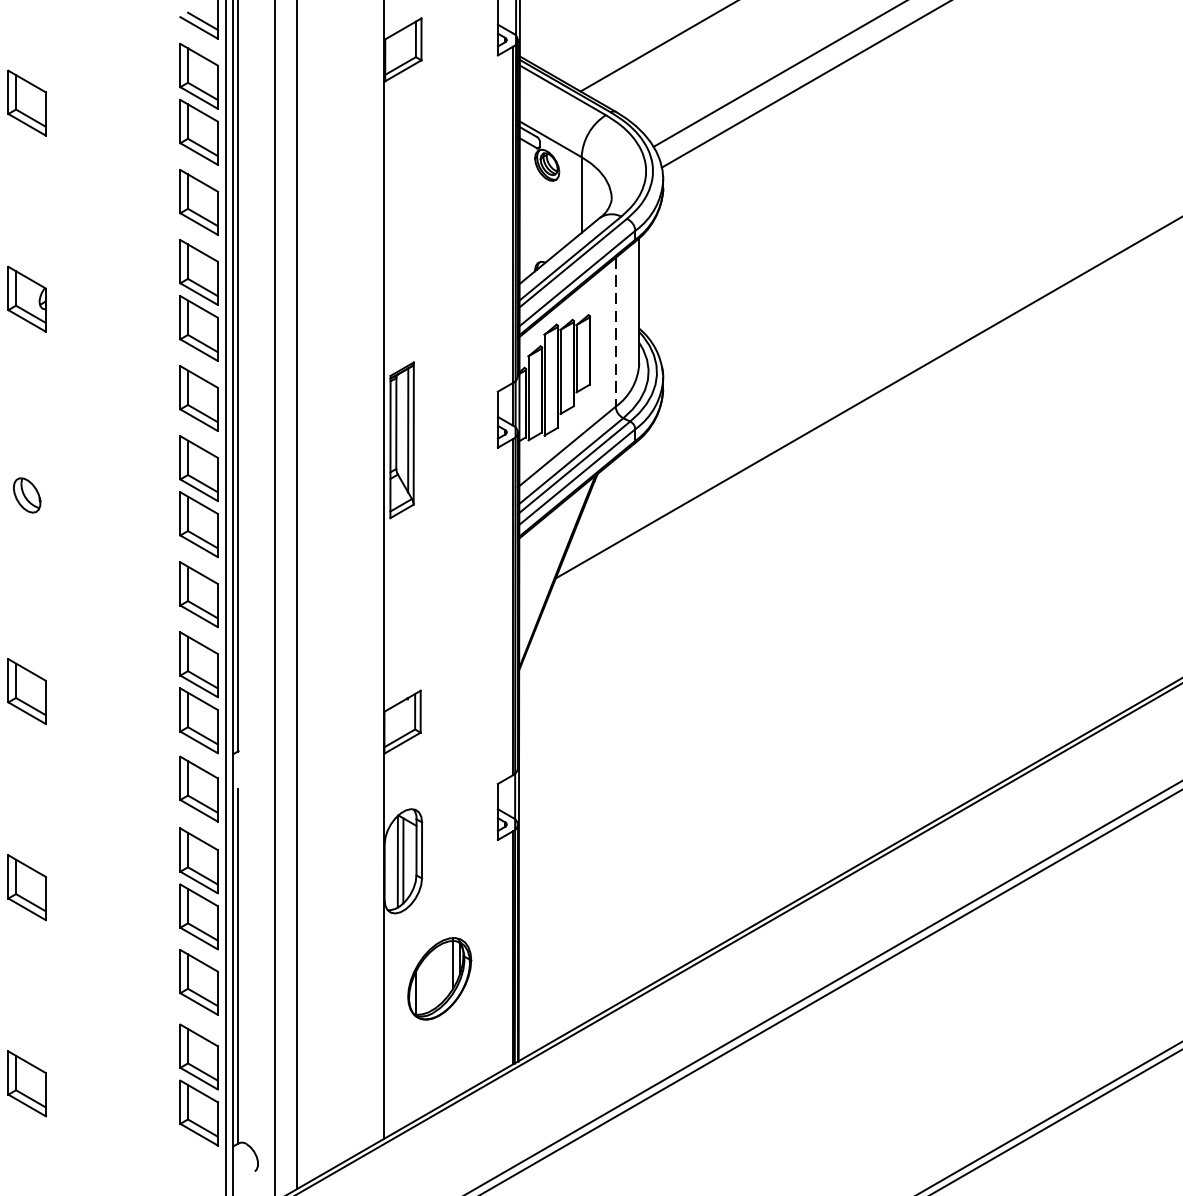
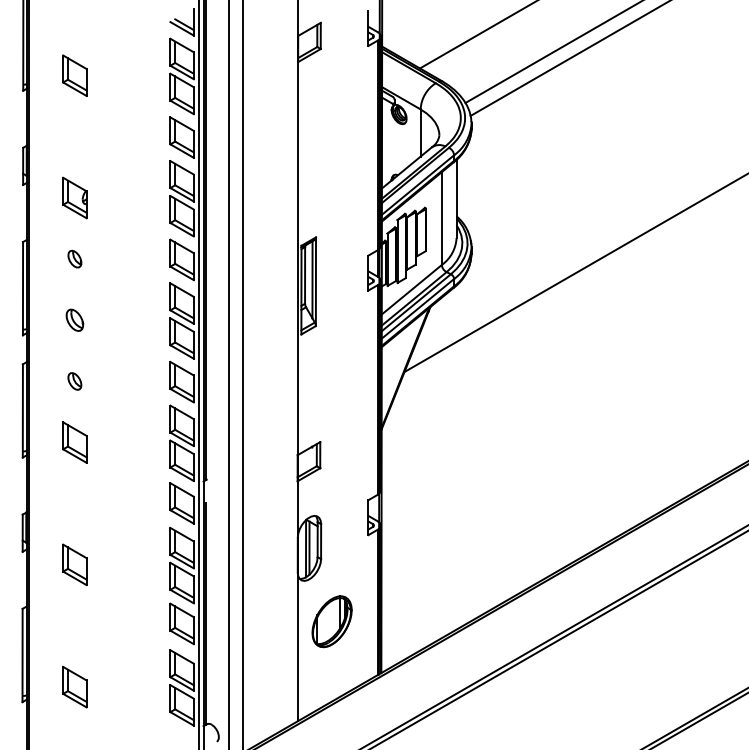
line: (615, 333) -> (441, 219), dashed -> solid
part: (26, 396) -> (74, 258), added
part: (26, 593) -> (74, 381), added

